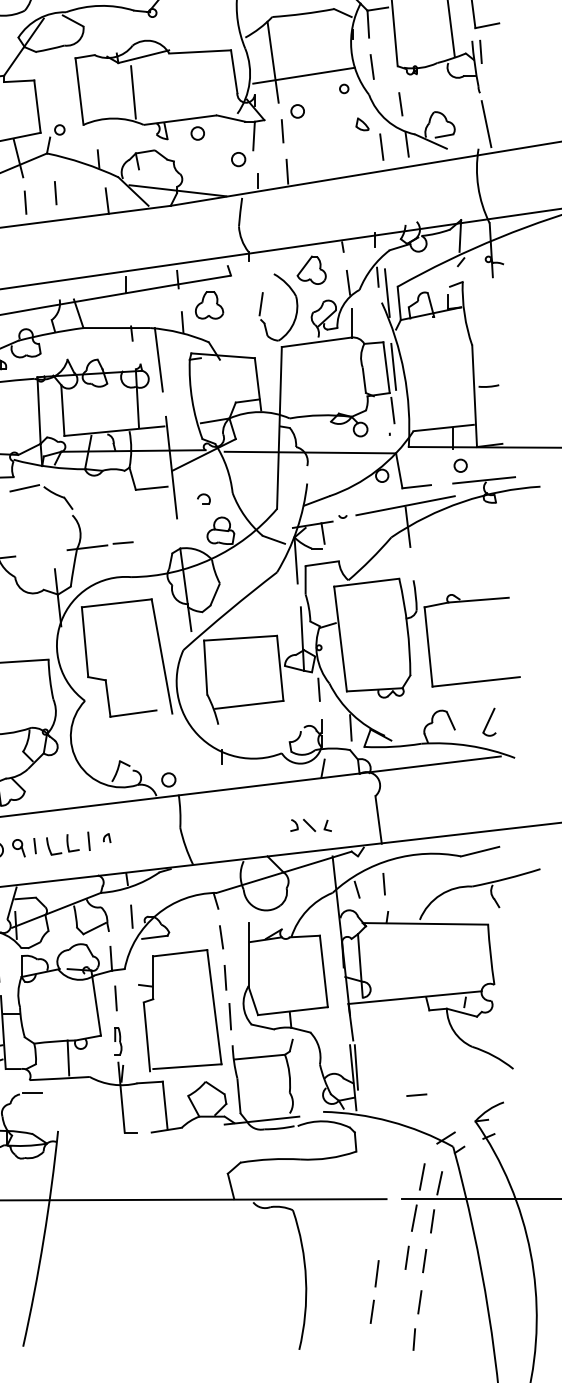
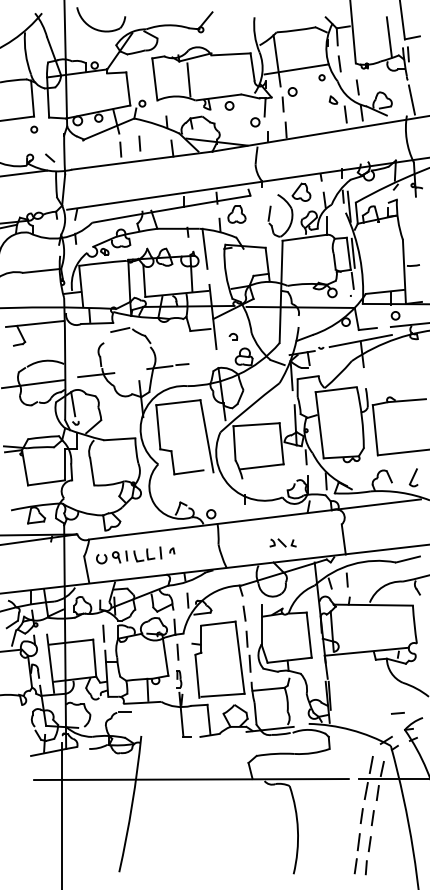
part: (310, 824) -> (282, 542), moved
line: (416, 1095) -> (397, 713), moved
line: (376, 1288) -> (358, 851), moved

